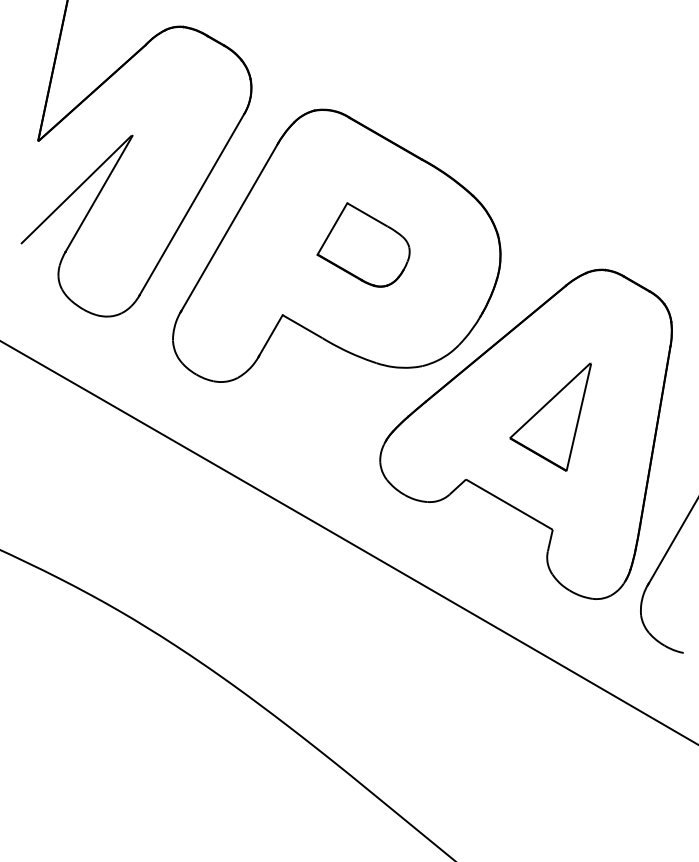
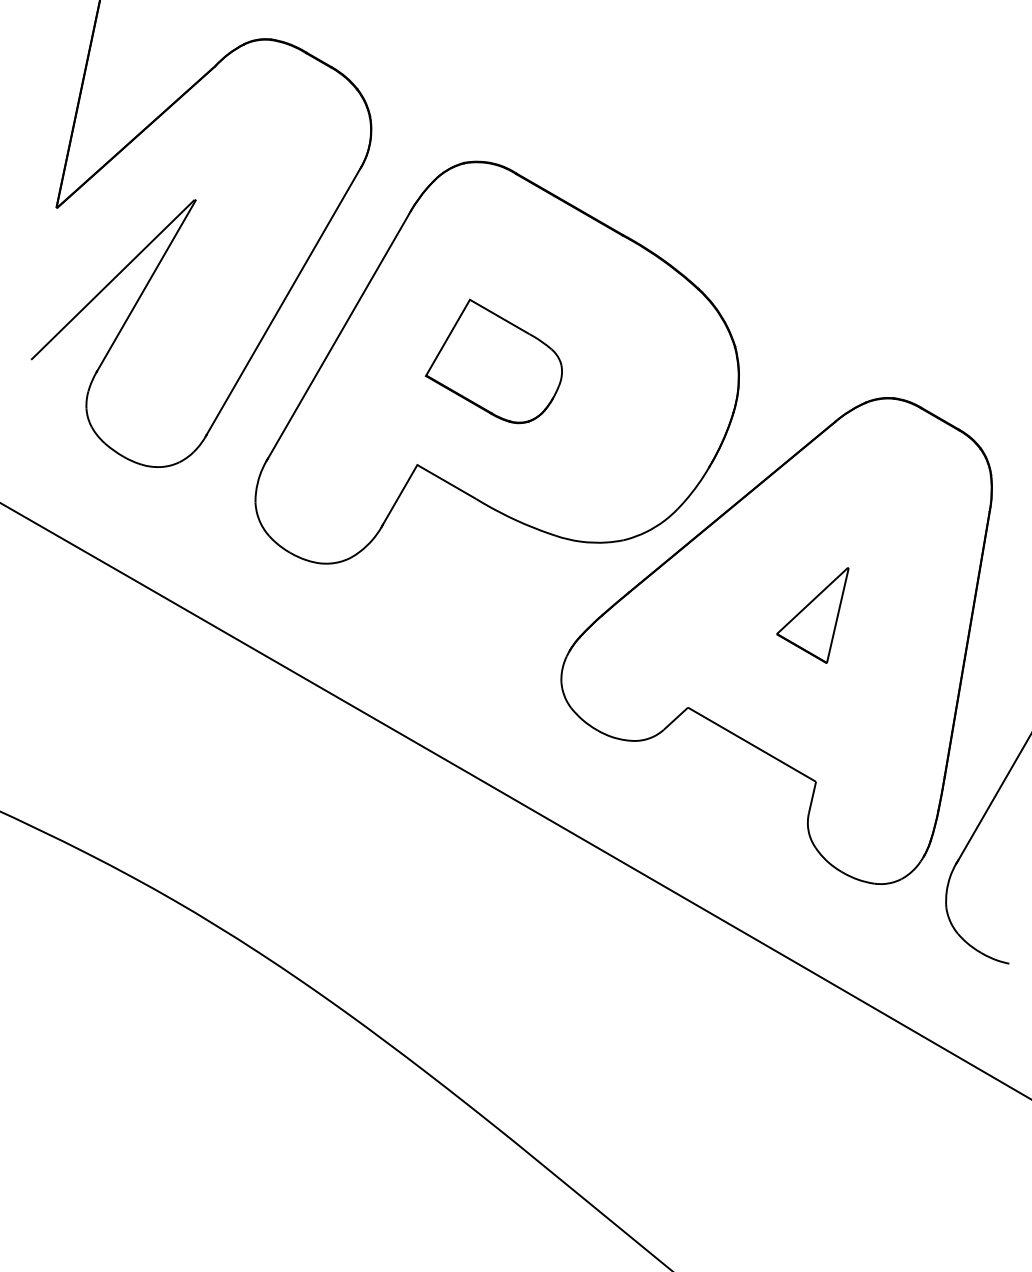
part: (363, 244) -> (493, 360), moved
part: (550, 416) -> (812, 614), size x0.6

